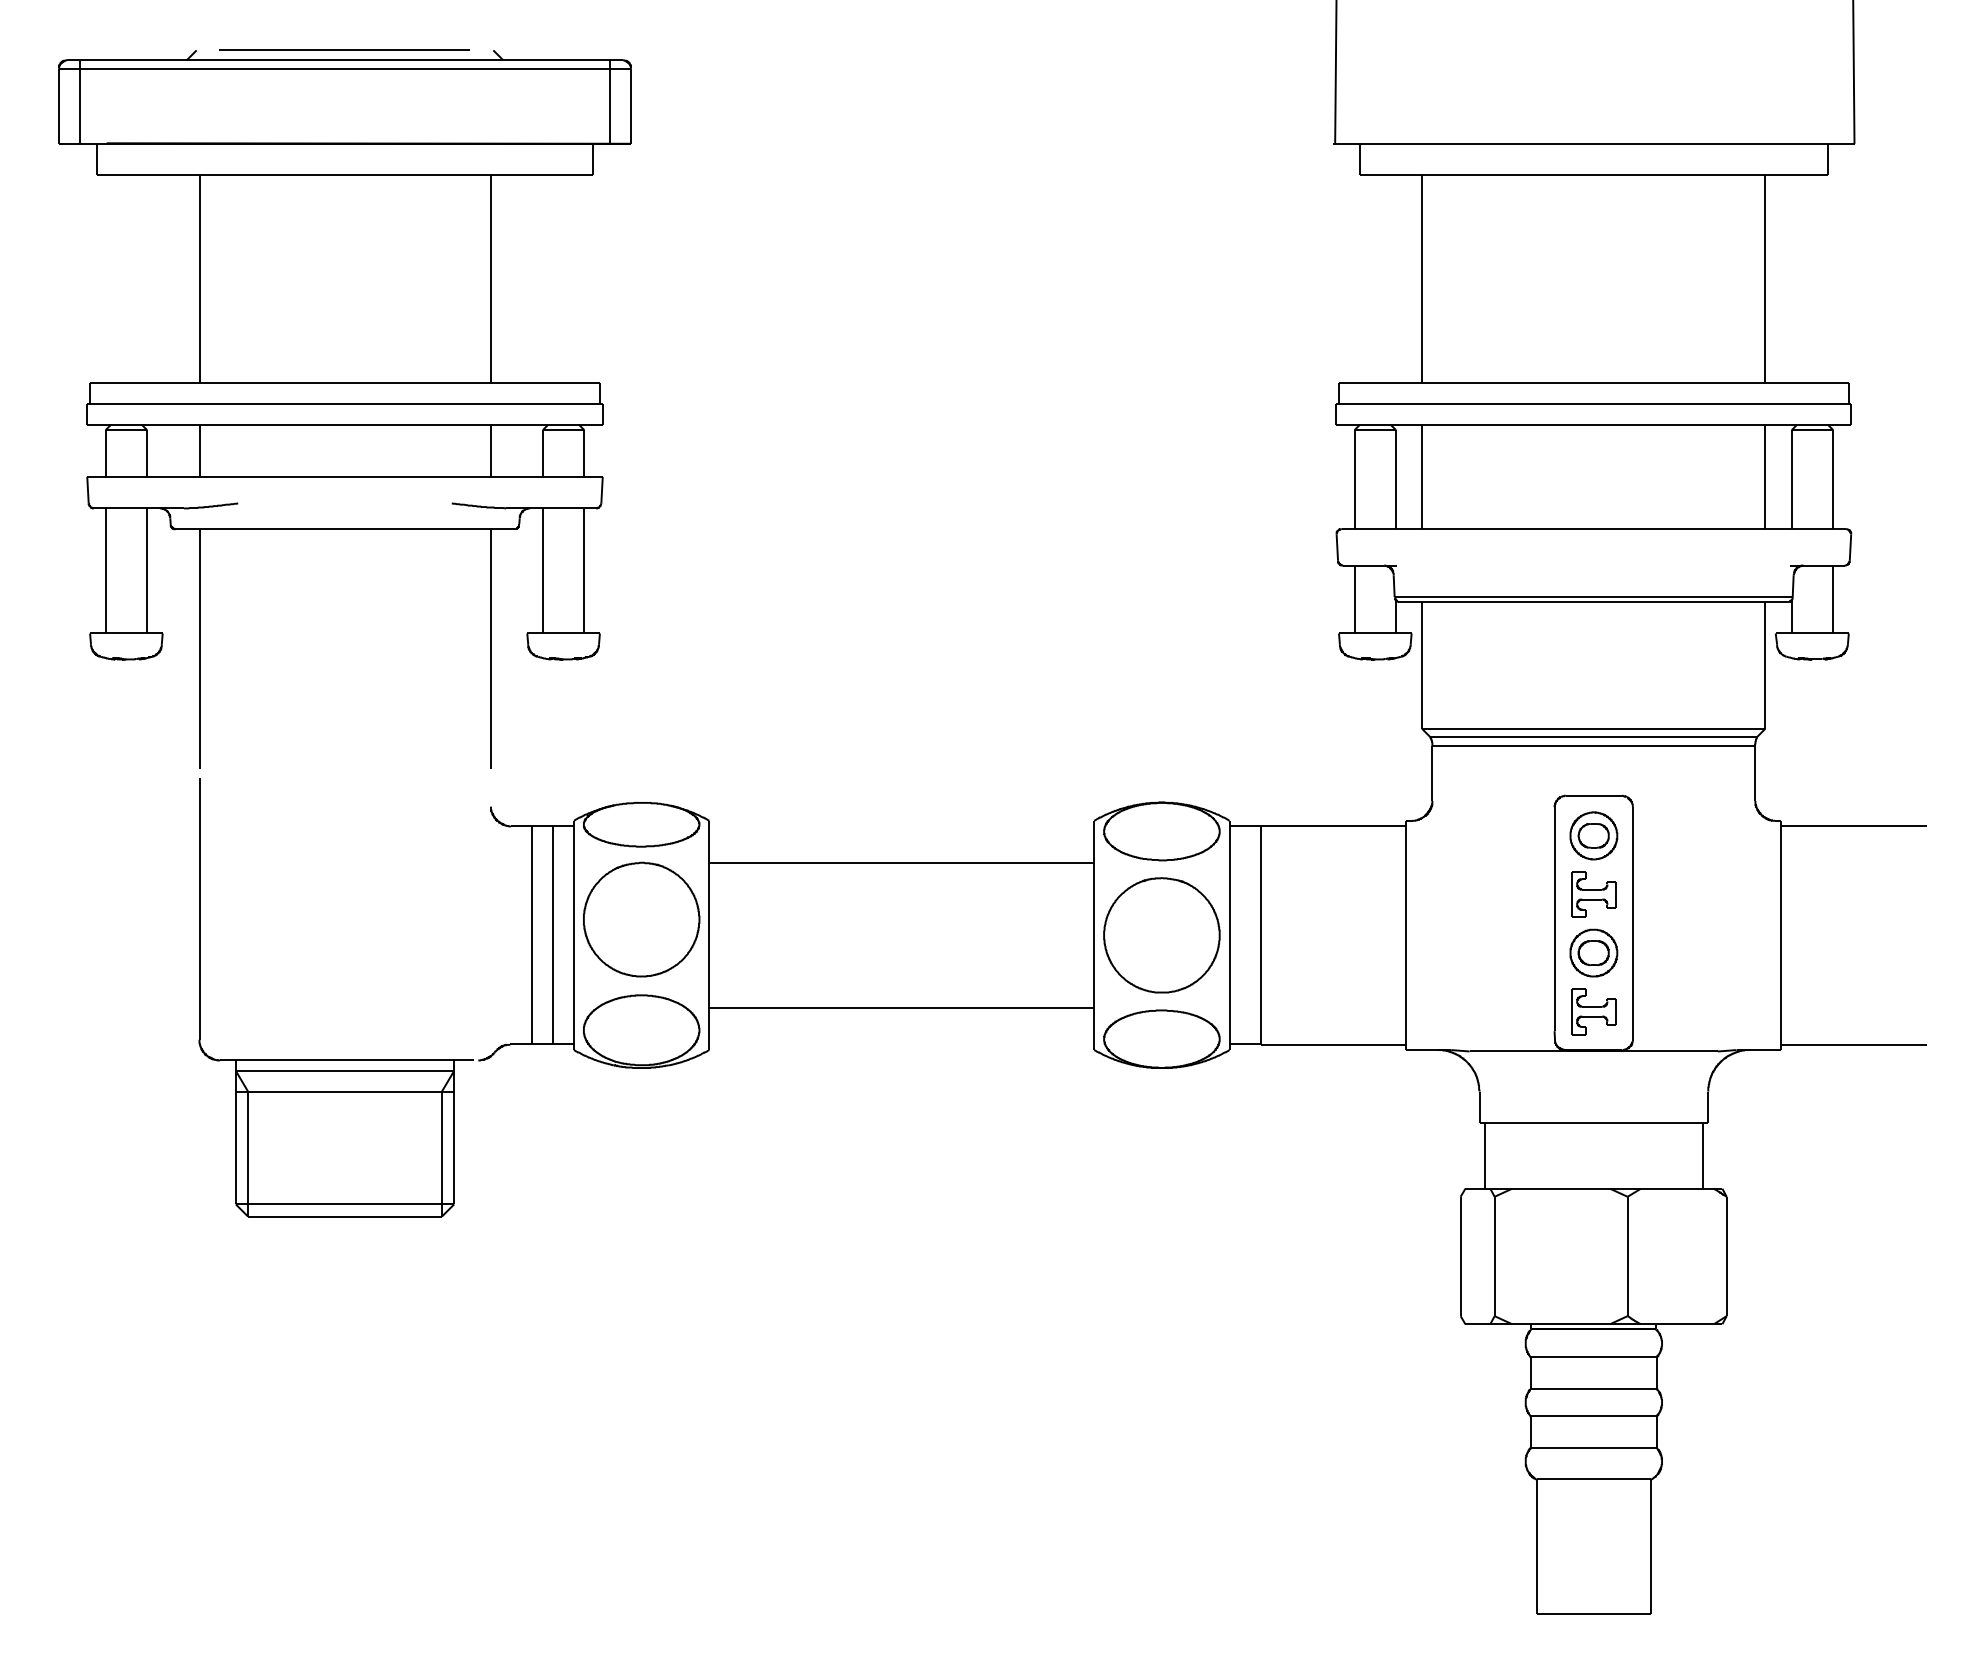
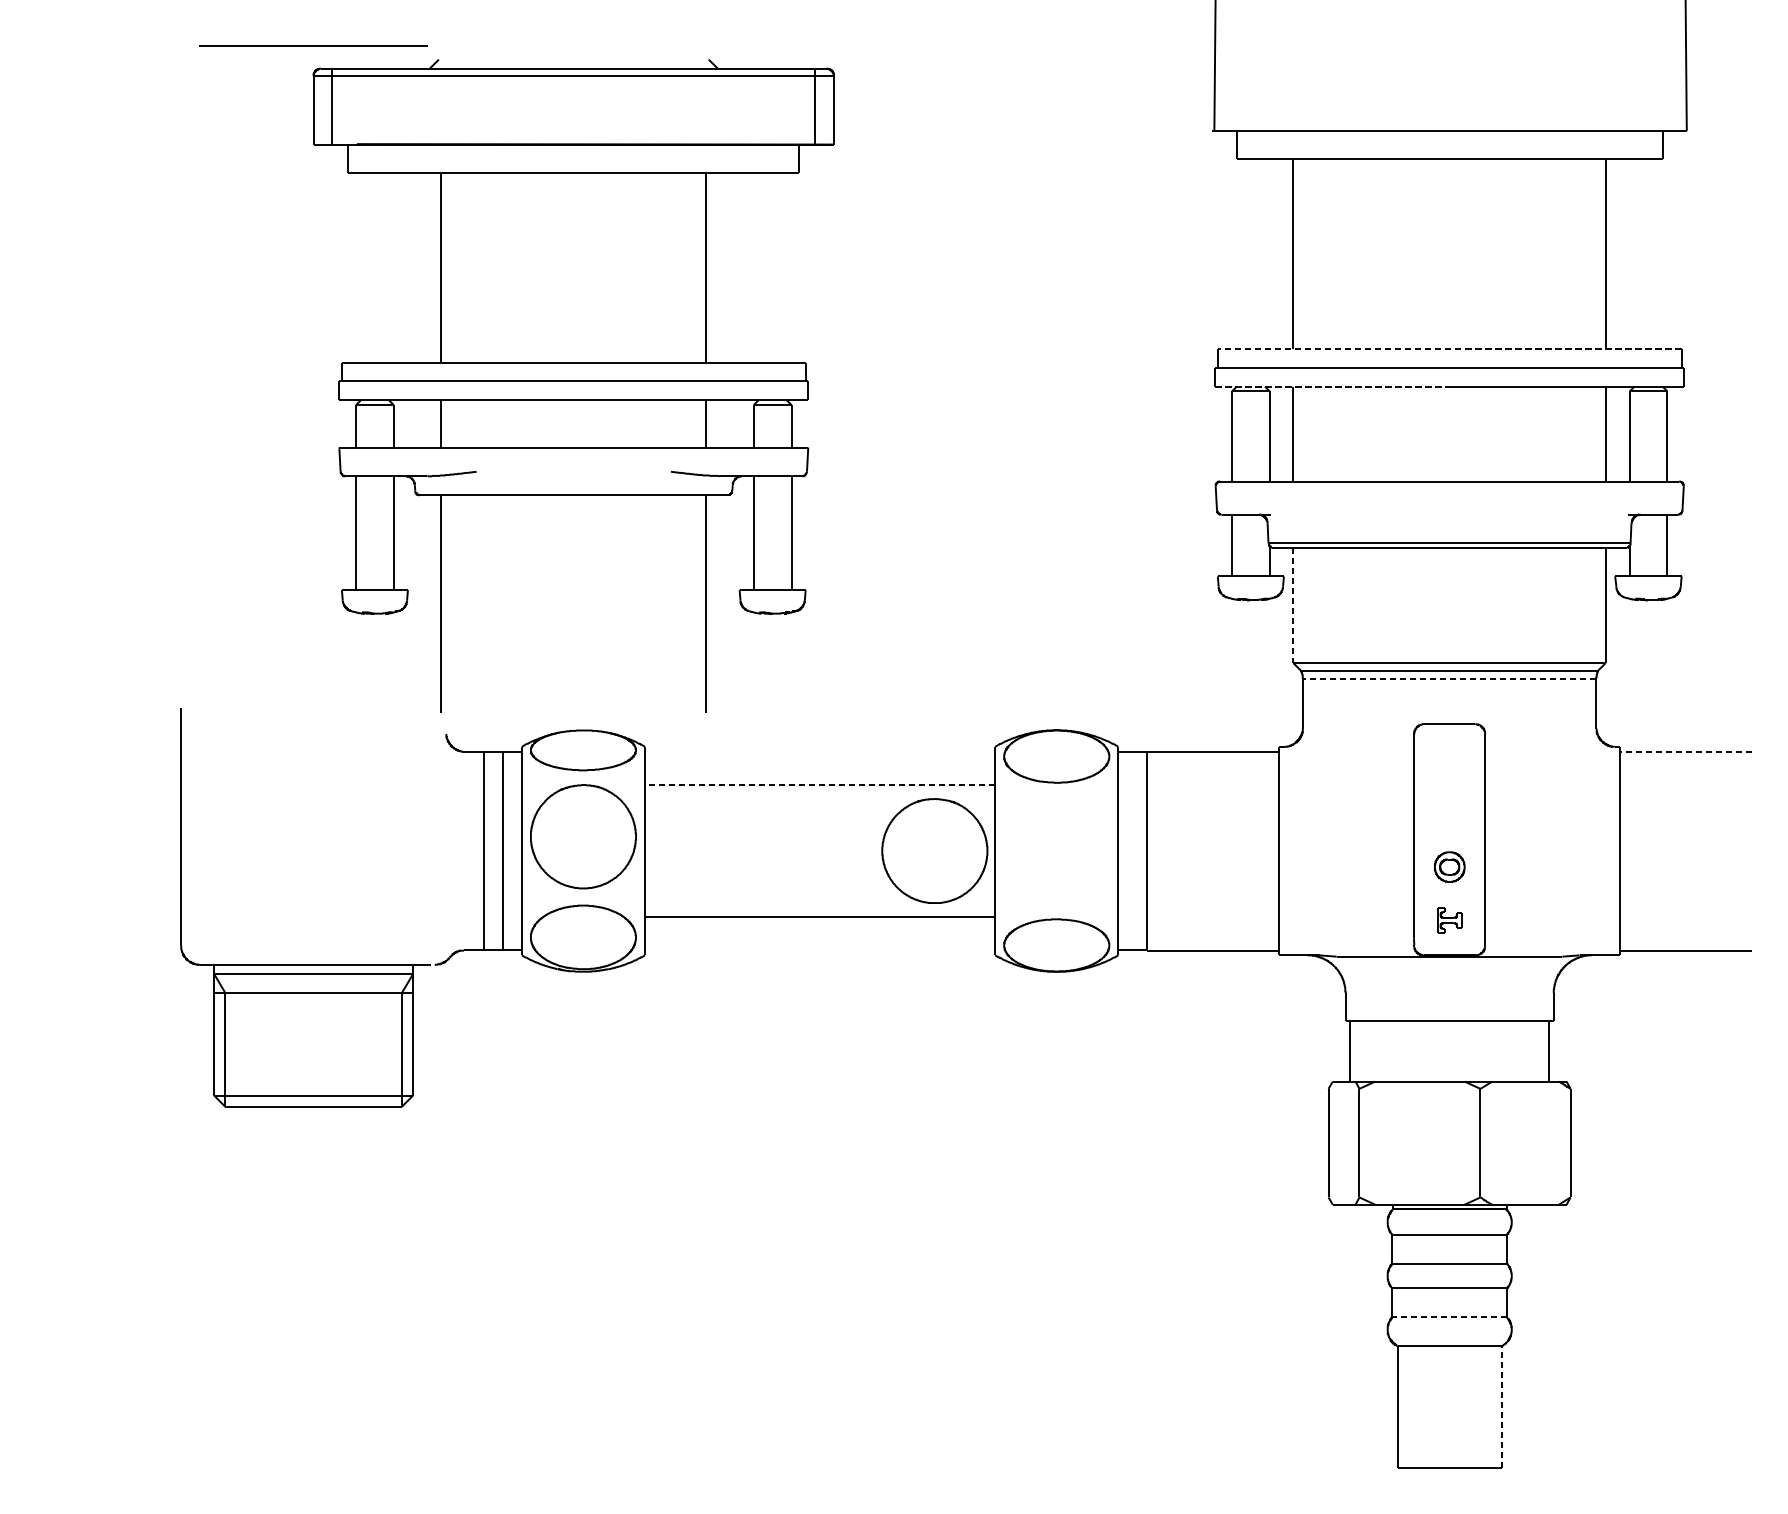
line: (1593, 383) -> (1449, 348), solid -> dashed
part: (344, 409) -> (573, 386), moved
line: (1464, 424) -> (1332, 386), solid -> dashed
line: (1422, 665) -> (1293, 605), solid -> dashed
line: (1593, 746) -> (1449, 679), solid -> dashed
line: (1853, 825) -> (1685, 751), solid -> dashed
part: (1593, 835) -> (1449, 760), removed
line: (901, 862) -> (819, 784), solid -> dashed
part: (1593, 894) -> (1449, 813), removed
part: (1161, 935) -> (934, 851), moved
part: (1593, 952) -> (1449, 866), size x0.7
part: (1593, 1011) -> (1449, 920), size x0.6
line: (1593, 1447) -> (1449, 1316), solid -> dashed
line: (1651, 1546) -> (1502, 1406), solid -> dashed

